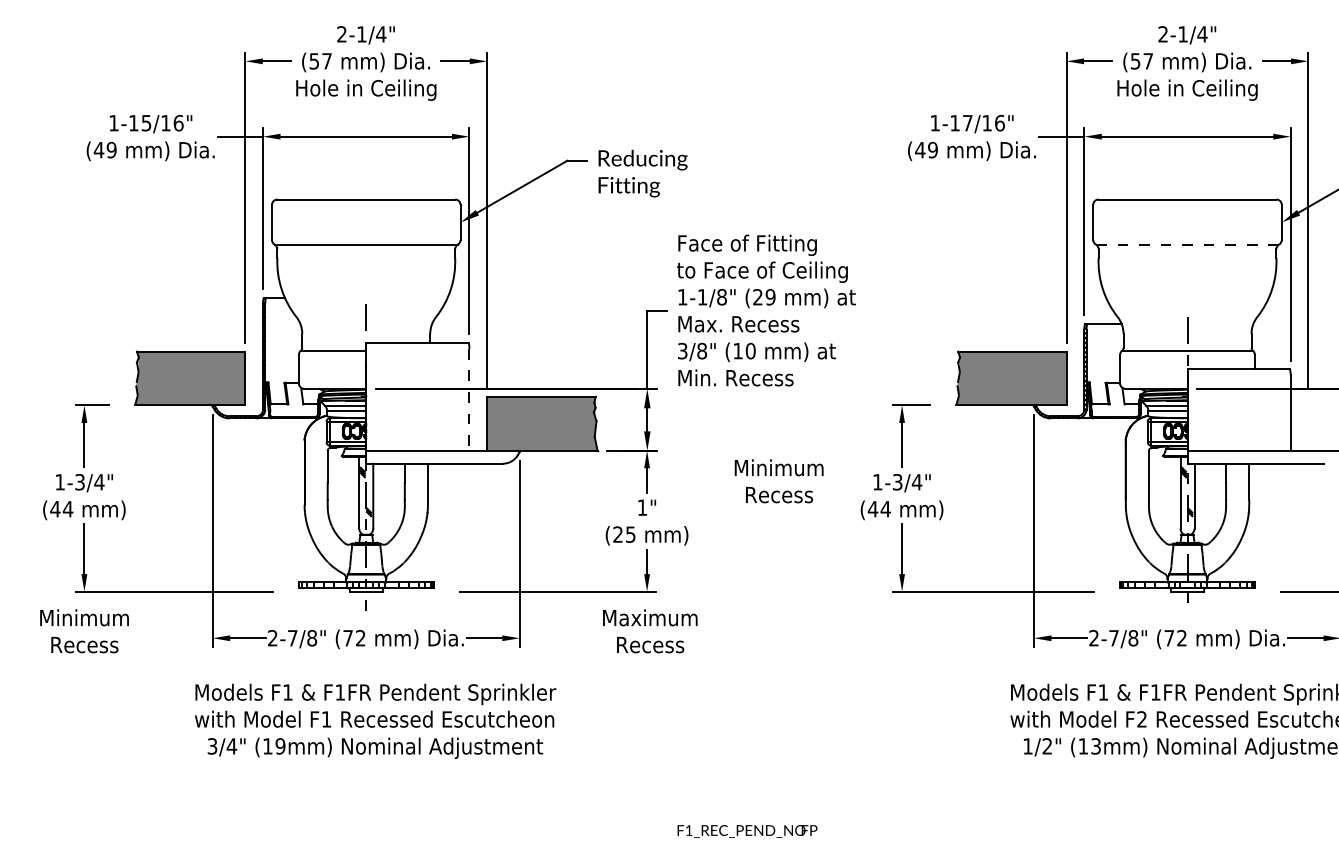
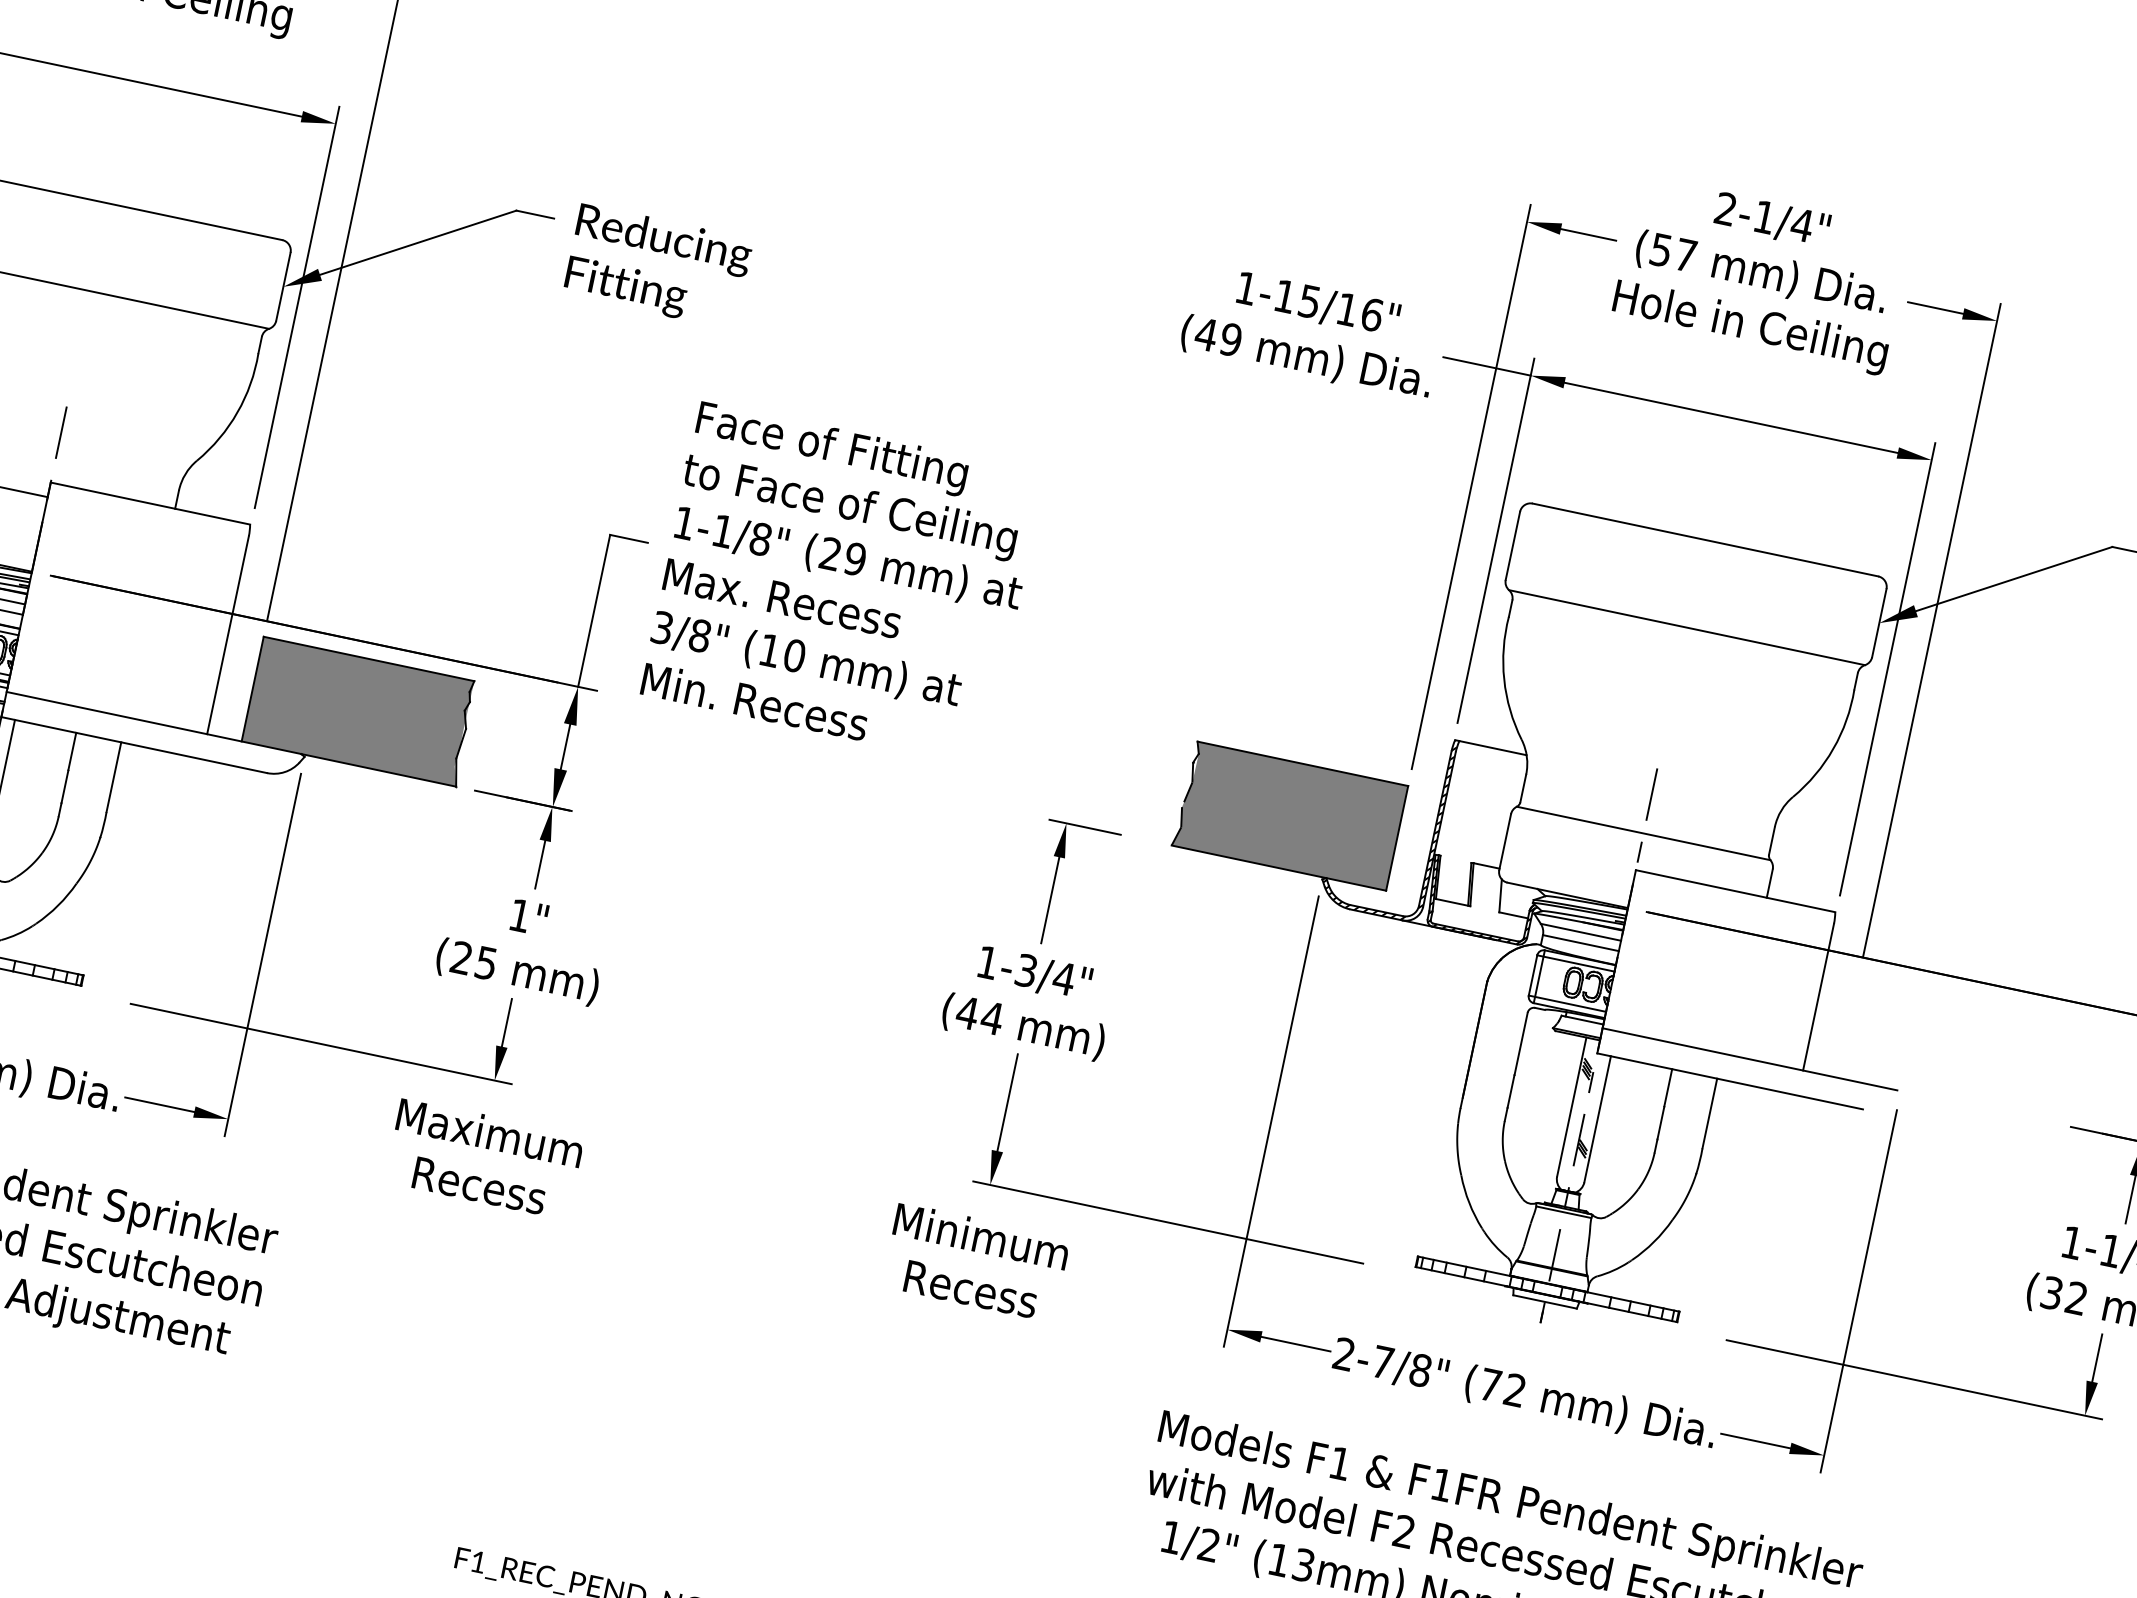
text: (967, 123) -> (1309, 302), 1-17/16" -> 1-15/16"
line: (1187, 244) -> (1687, 627), dashed -> solid
line: (469, 399) -> (228, 634), dashed -> solid
text: (778, 481) -> (974, 1262), moved

